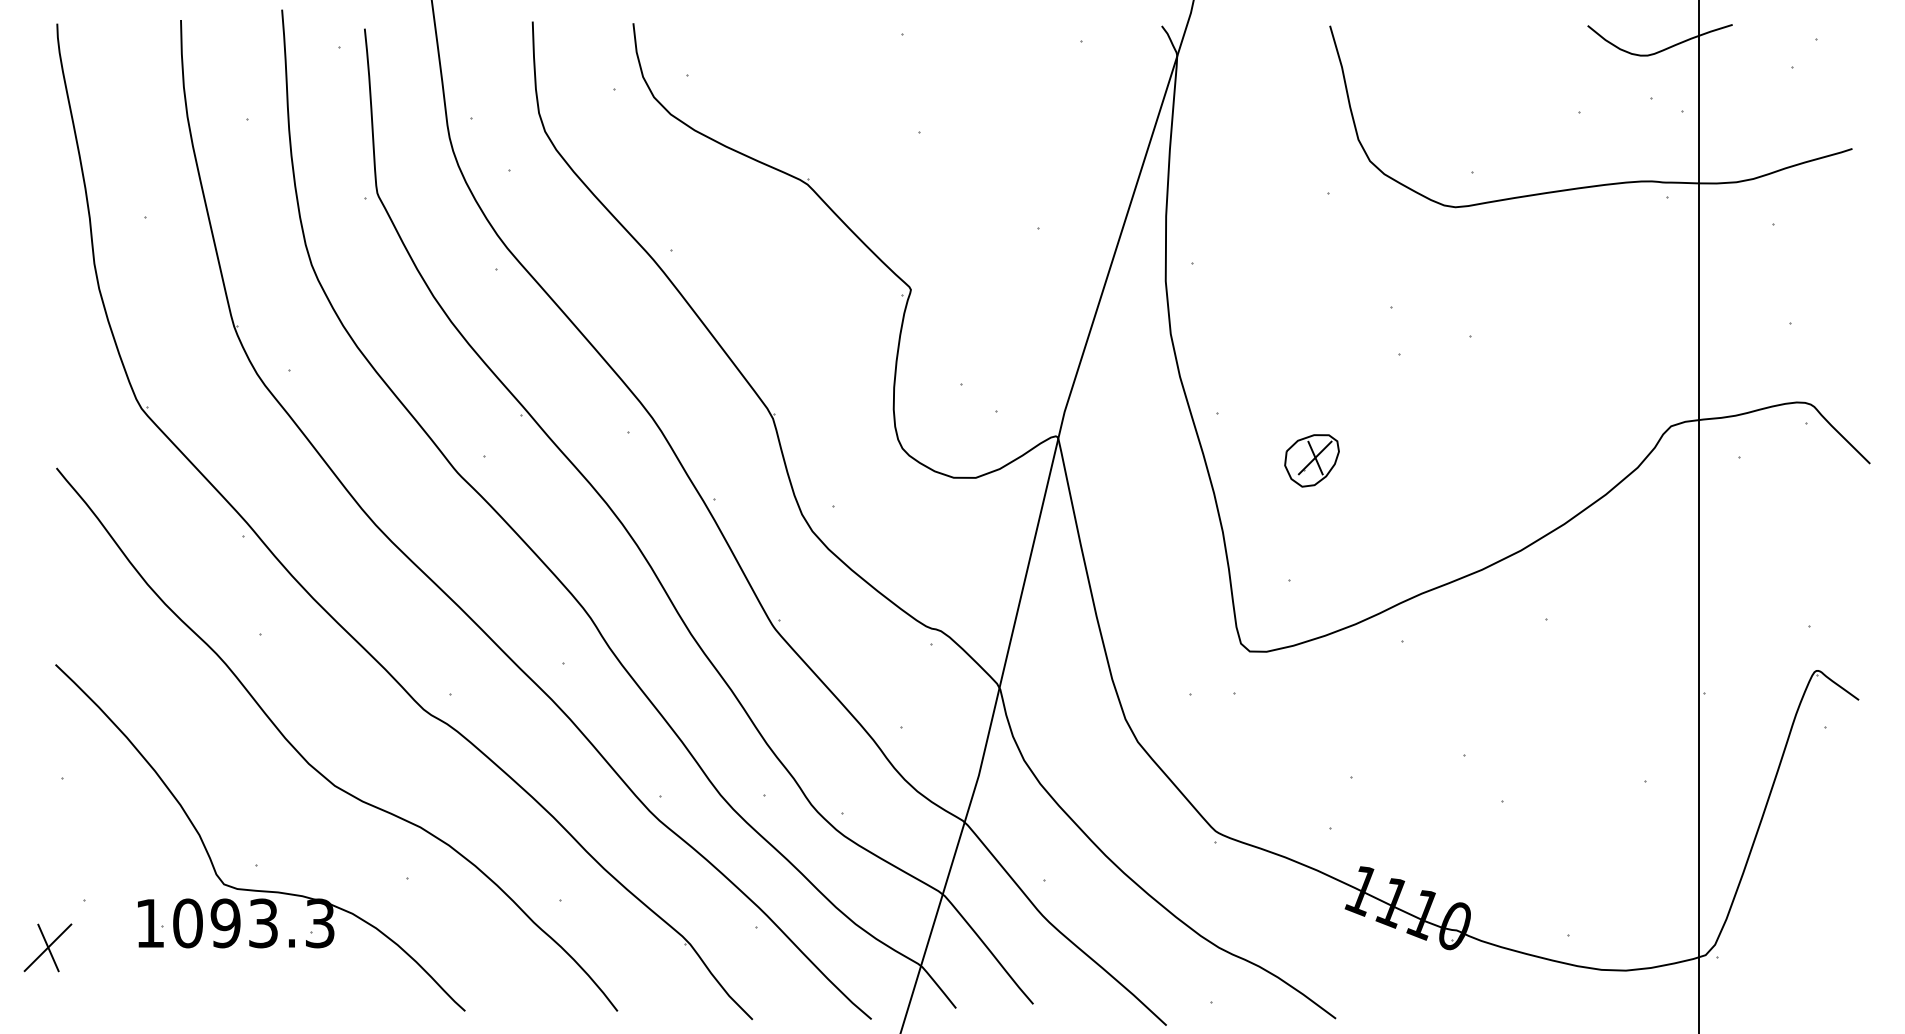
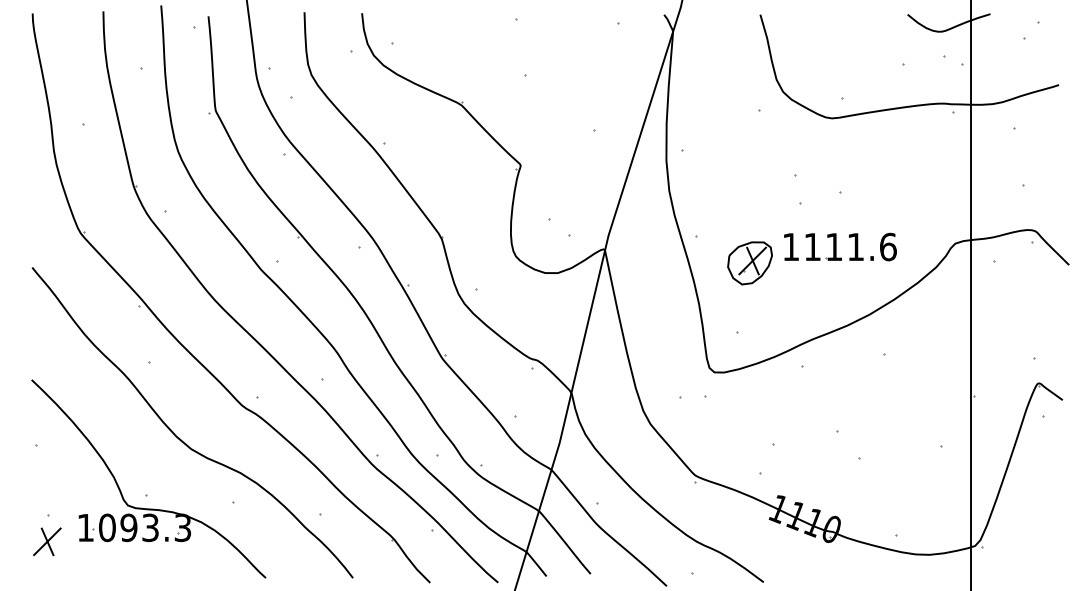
part: (1470, 431) -> (840, 246), added
part: (1311, 461) -> (749, 263), size x1.43
part: (48, 947) -> (47, 541), moved

